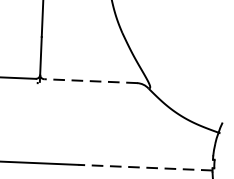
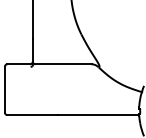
line: (90, 81) -> (63, 64), dashed -> solid
line: (145, 168) -> (98, 115), dashed -> solid

